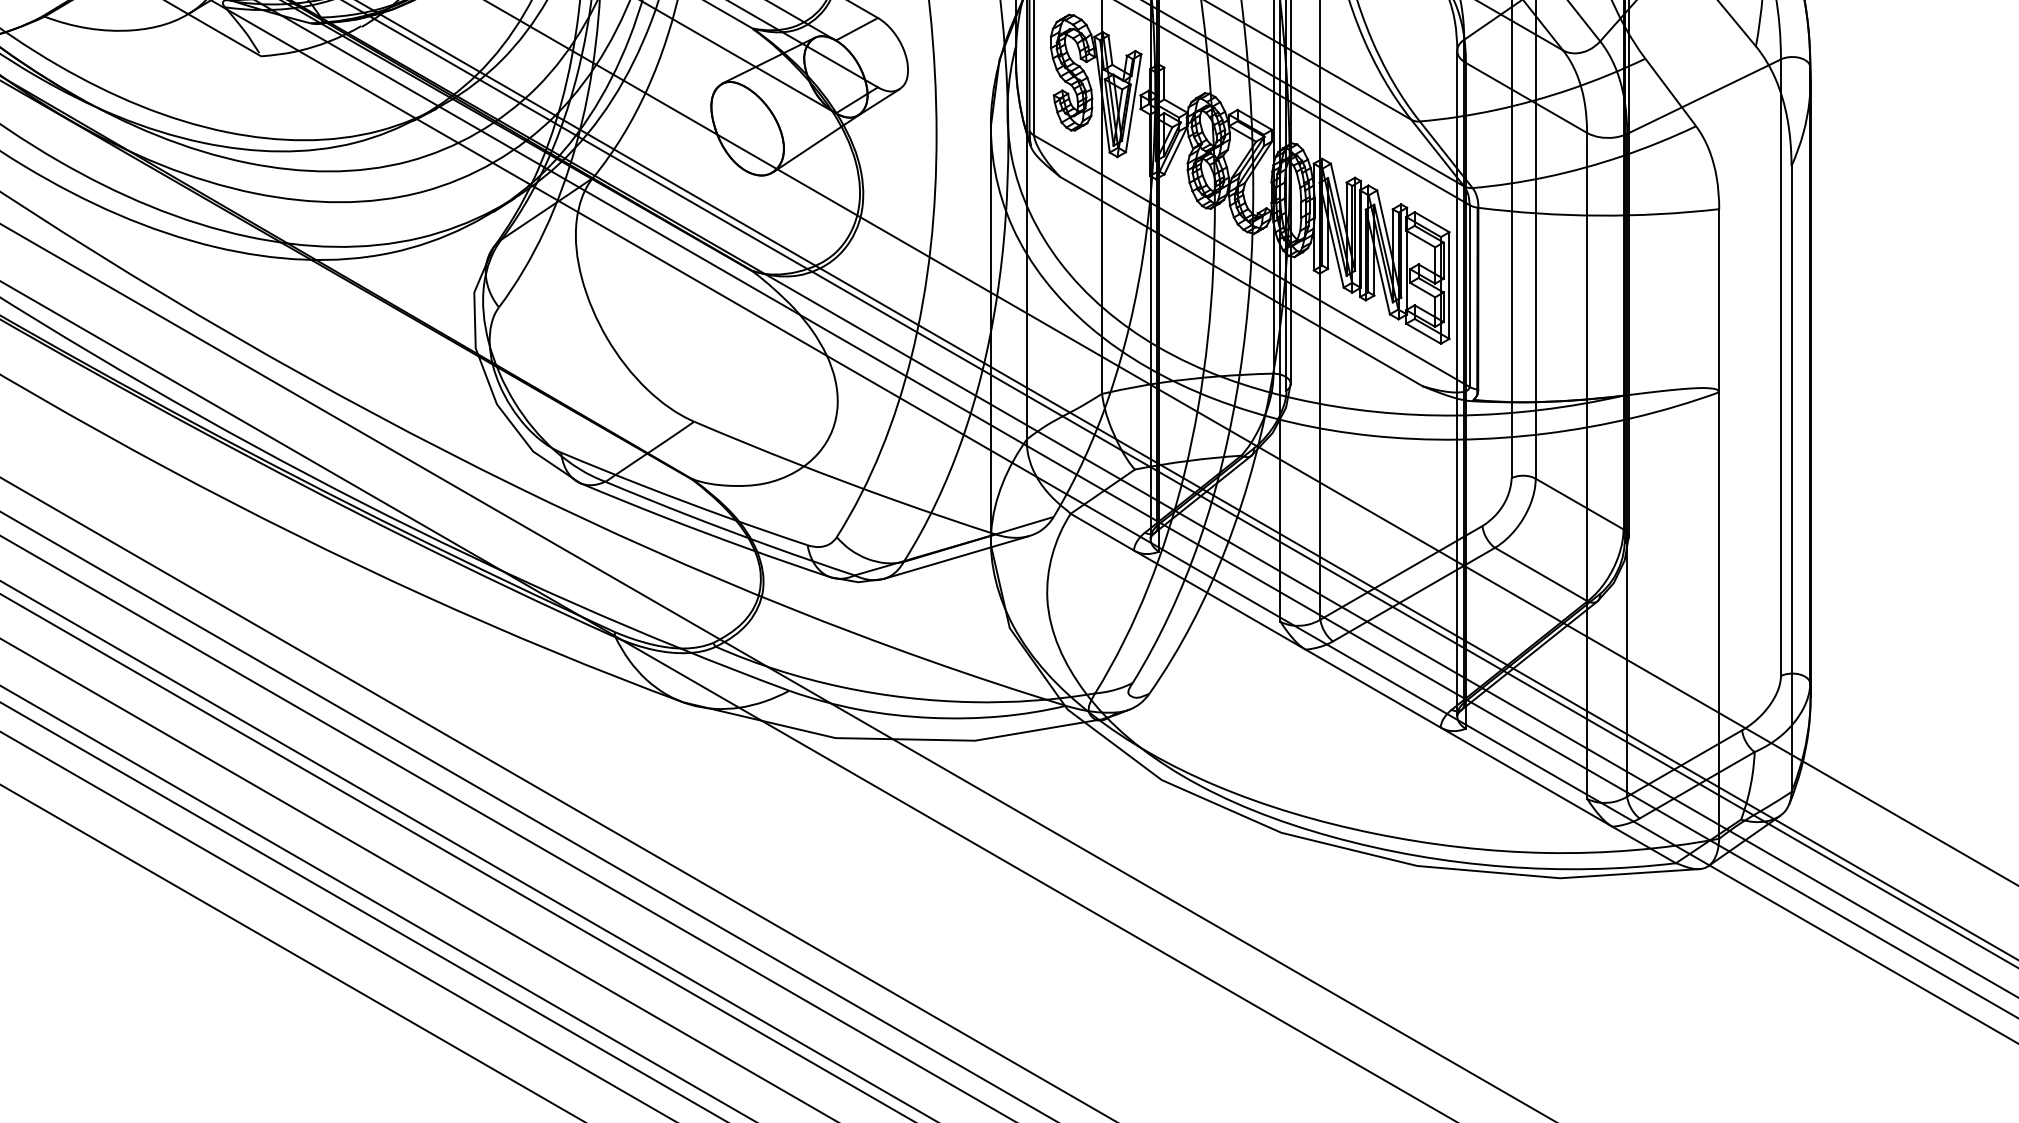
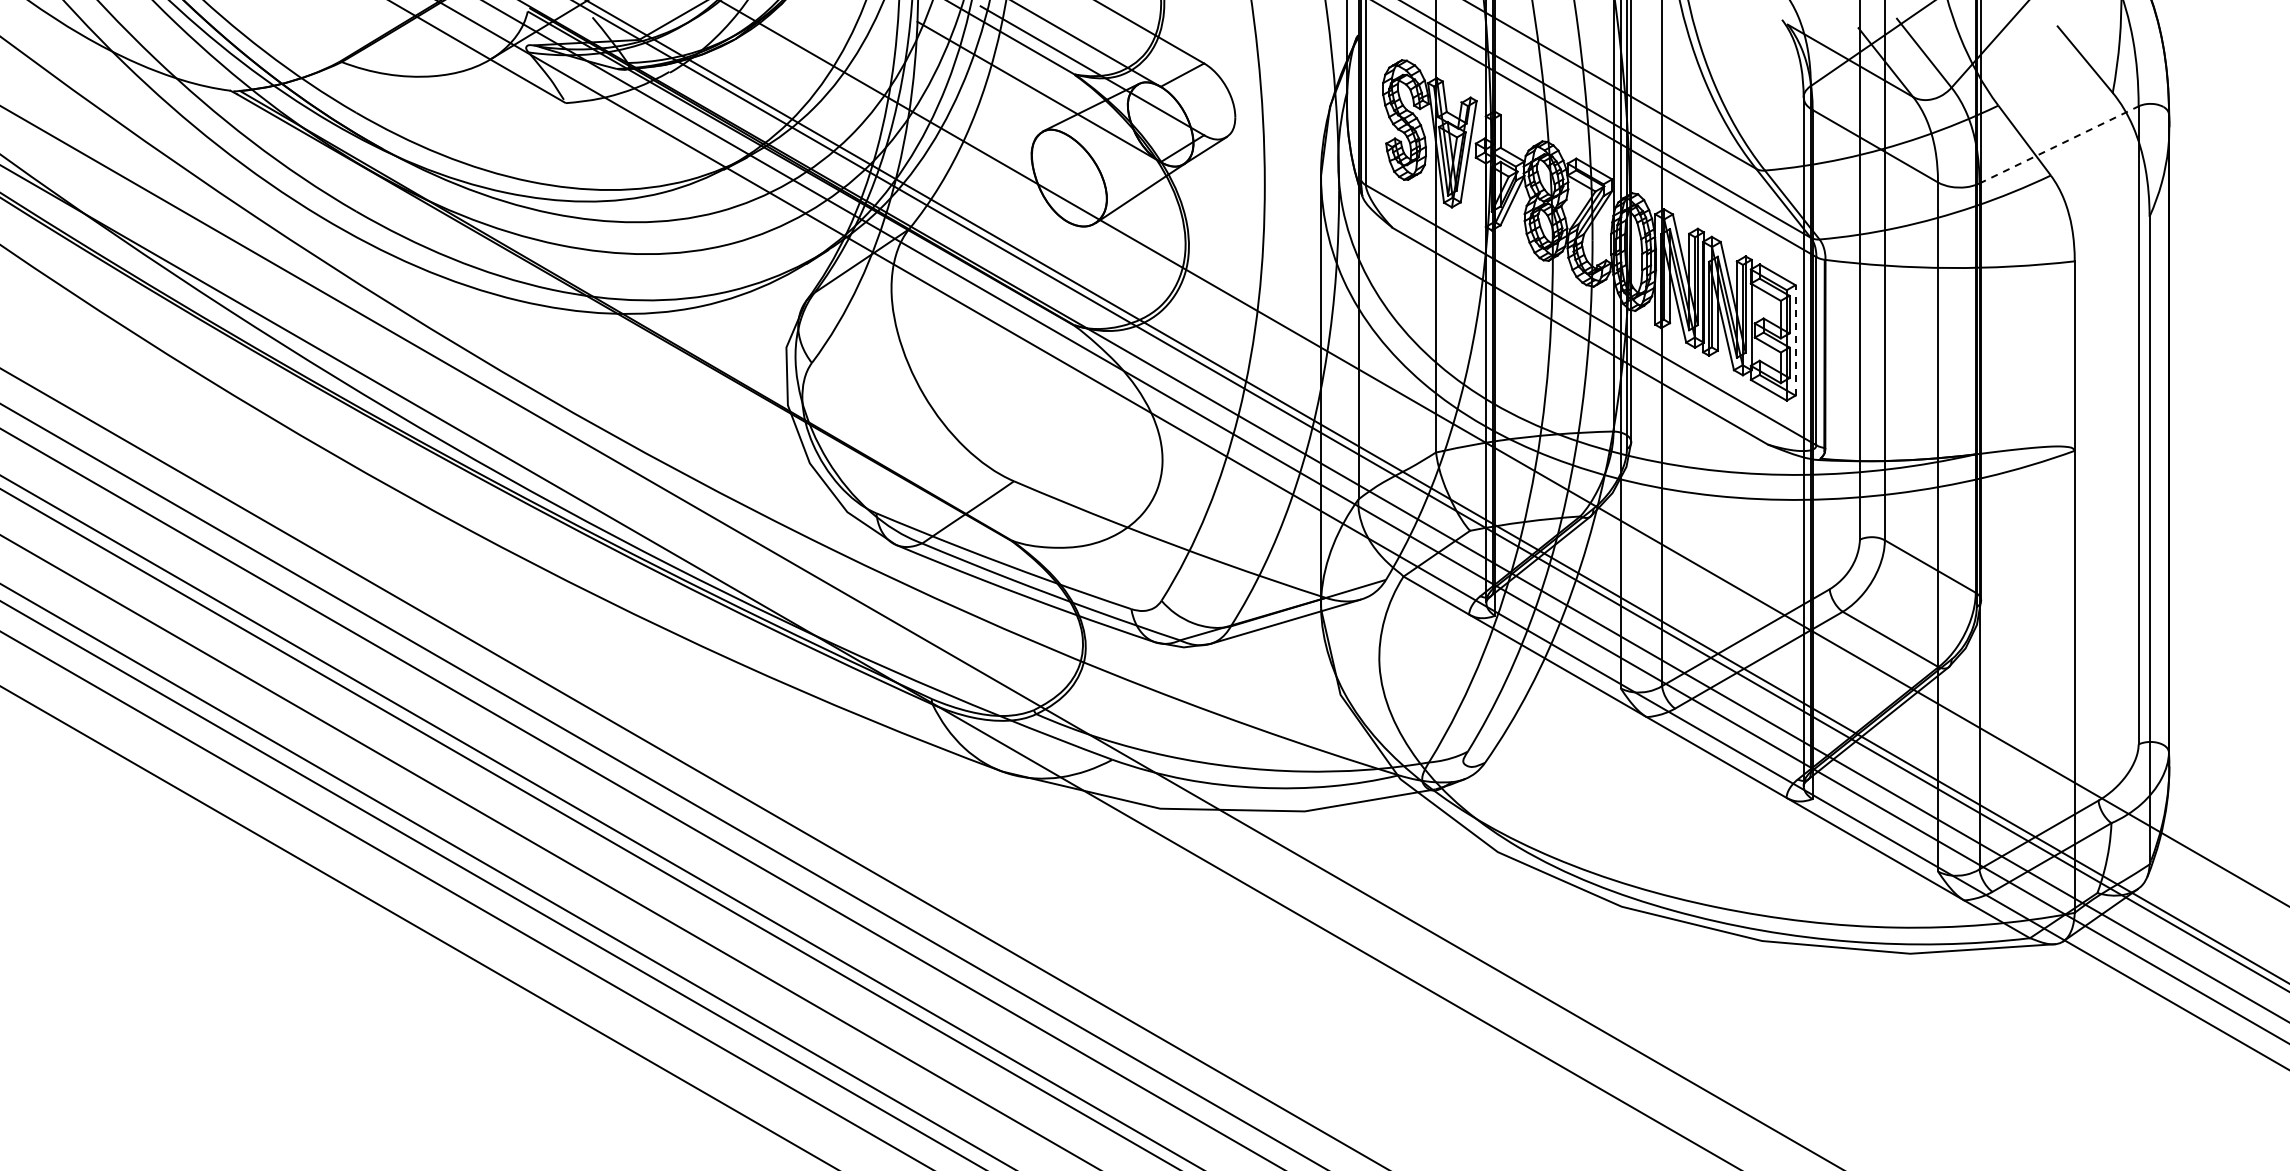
line: (1704, 96) -> (2059, 144), solid -> dashed
line: (1449, 284) -> (1795, 339), solid -> dashed

